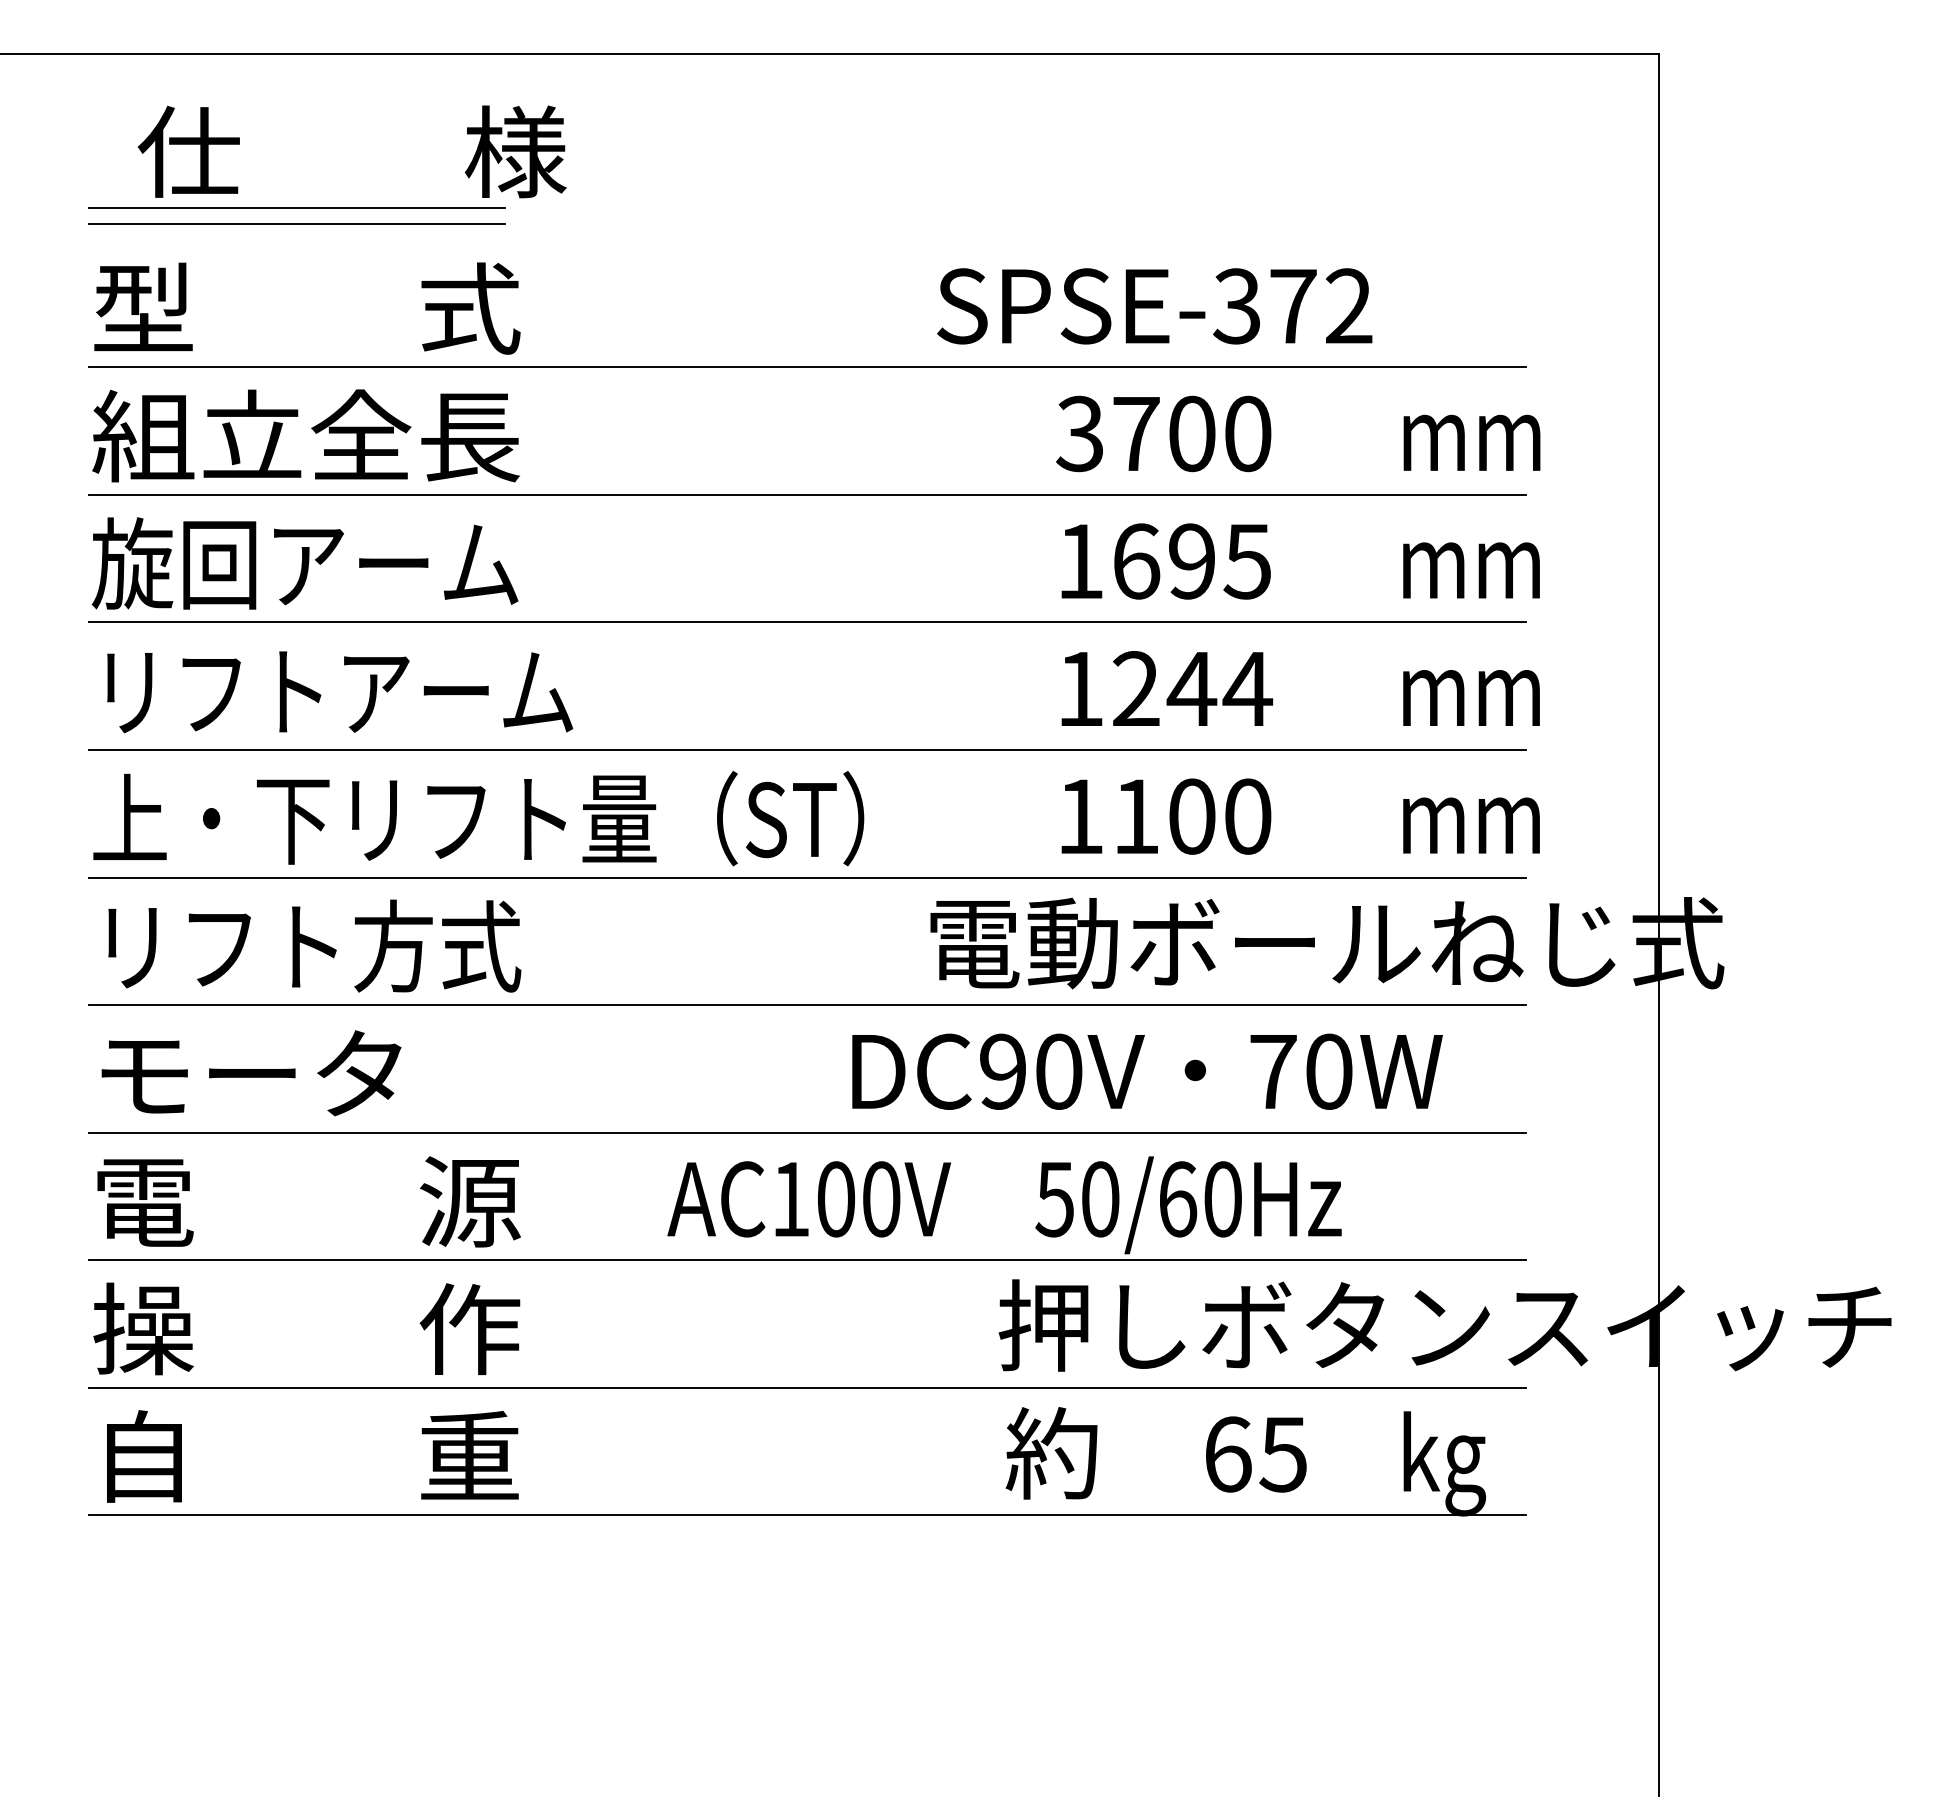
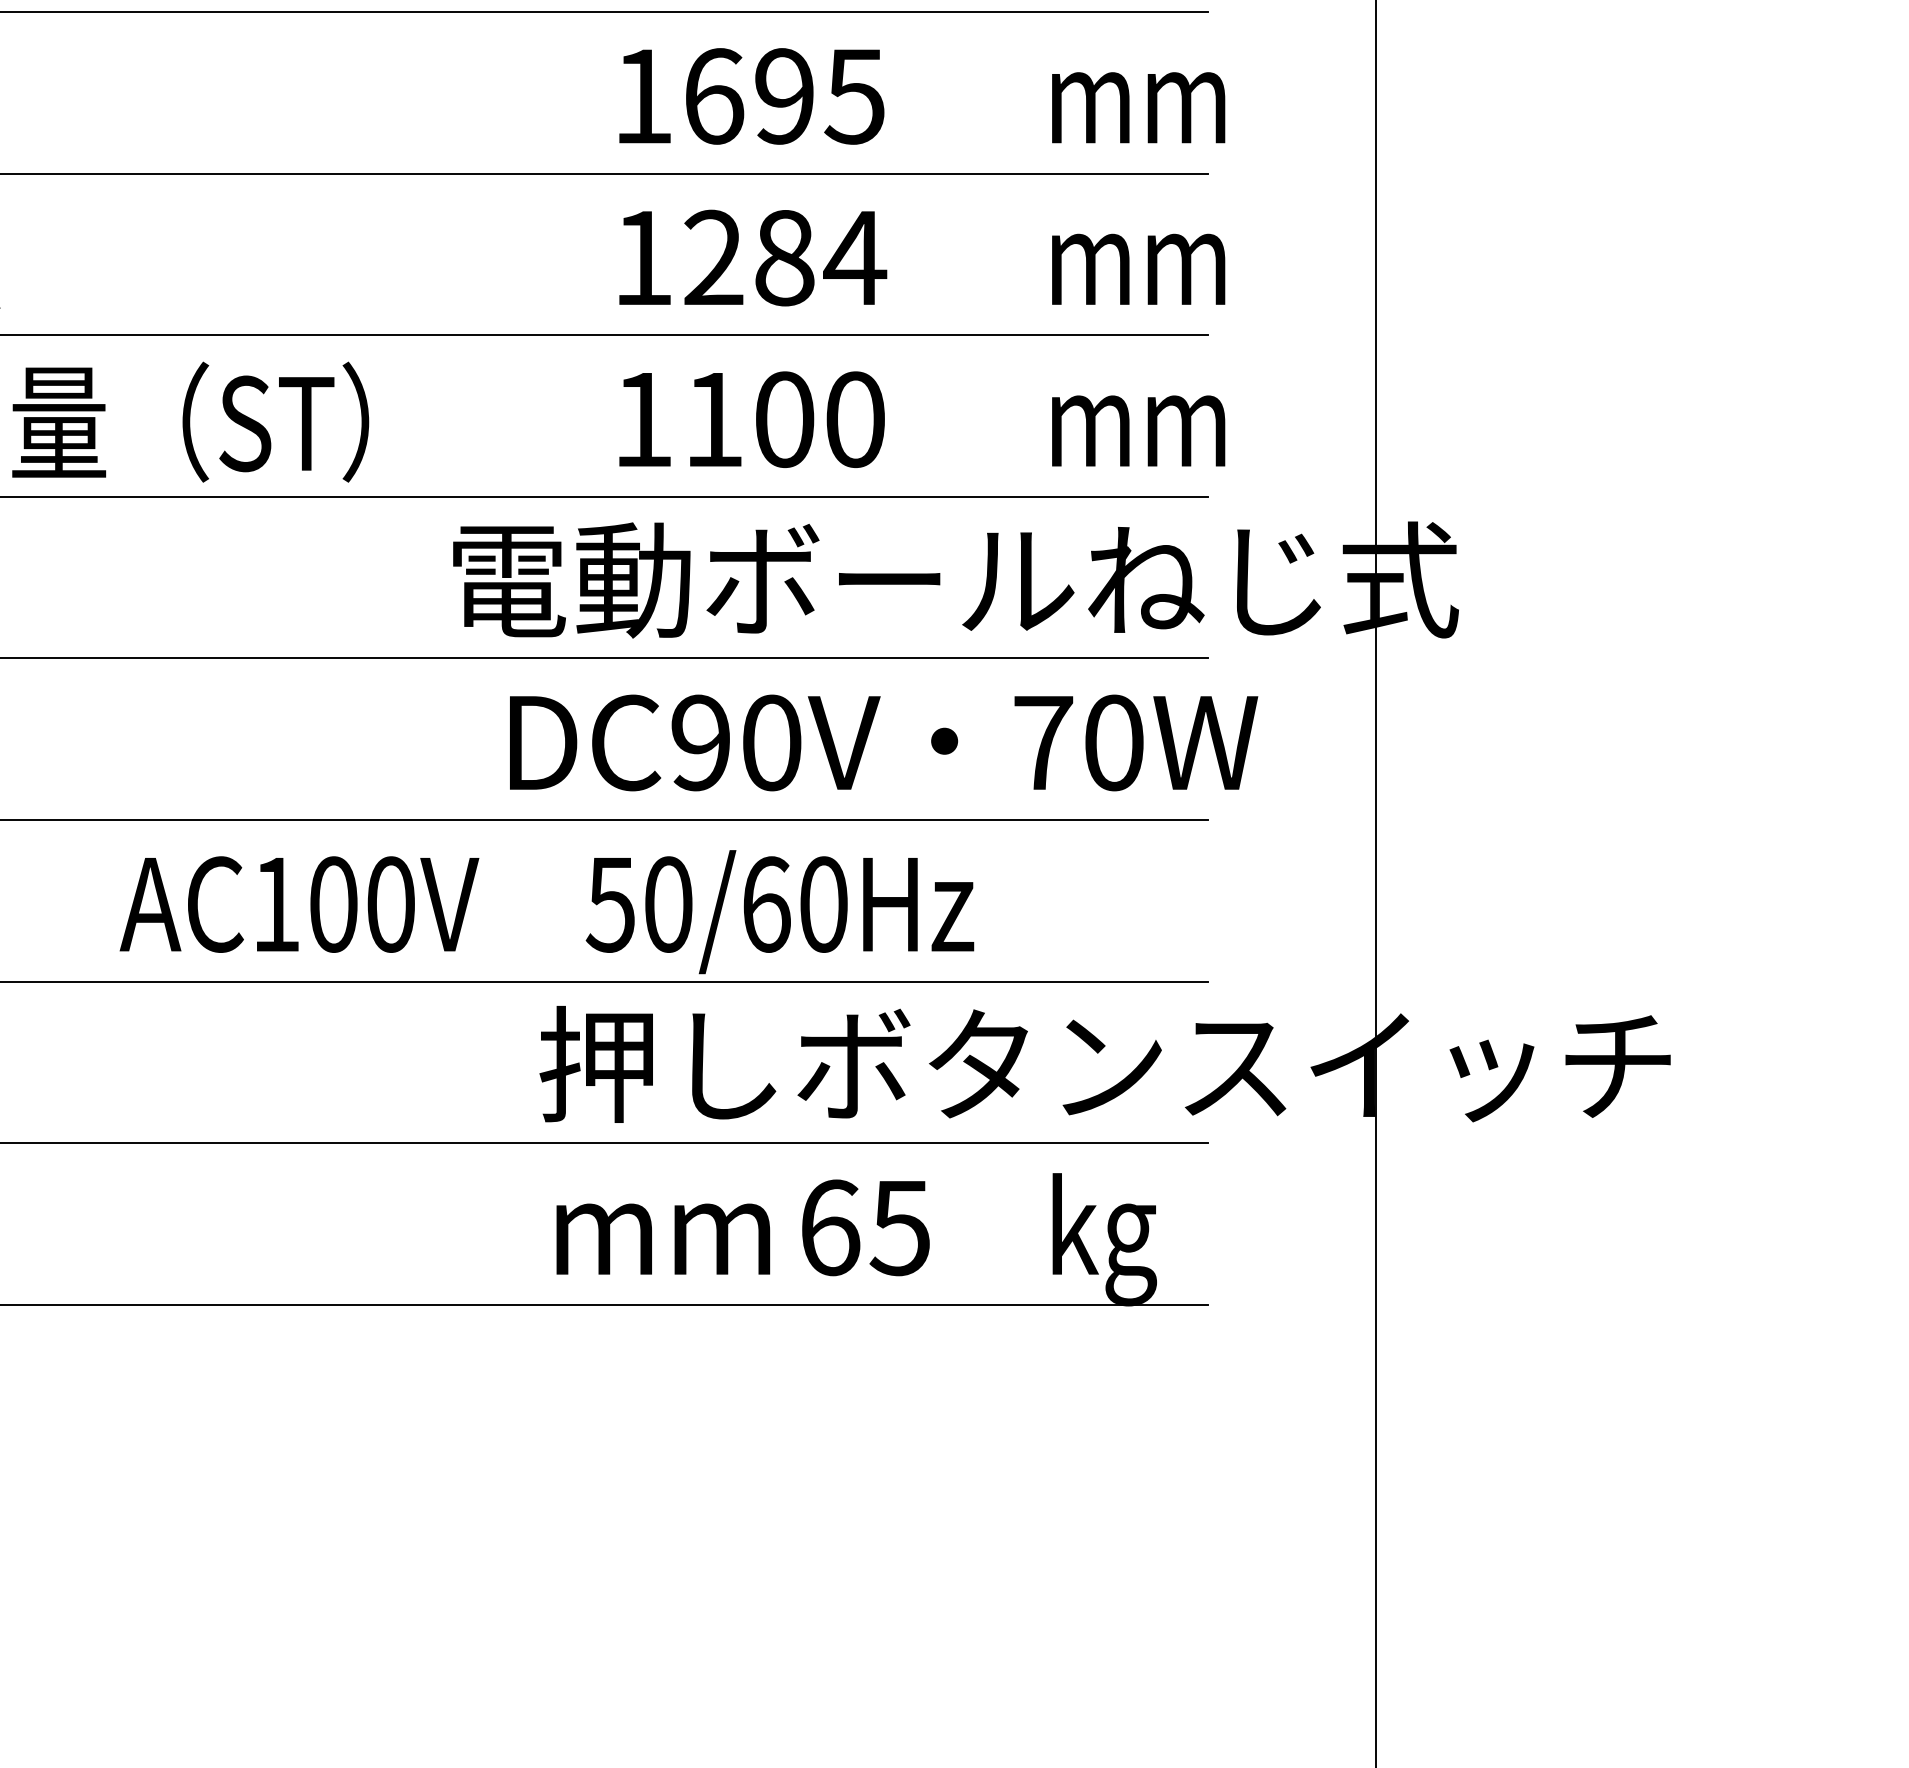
text: (1191, 689) -> (783, 258), 1244 -> 1284
text: (1147, 1071) -> (883, 742), moved
text: (1092, 1453) -> (658, 1226), 約 -> mm

